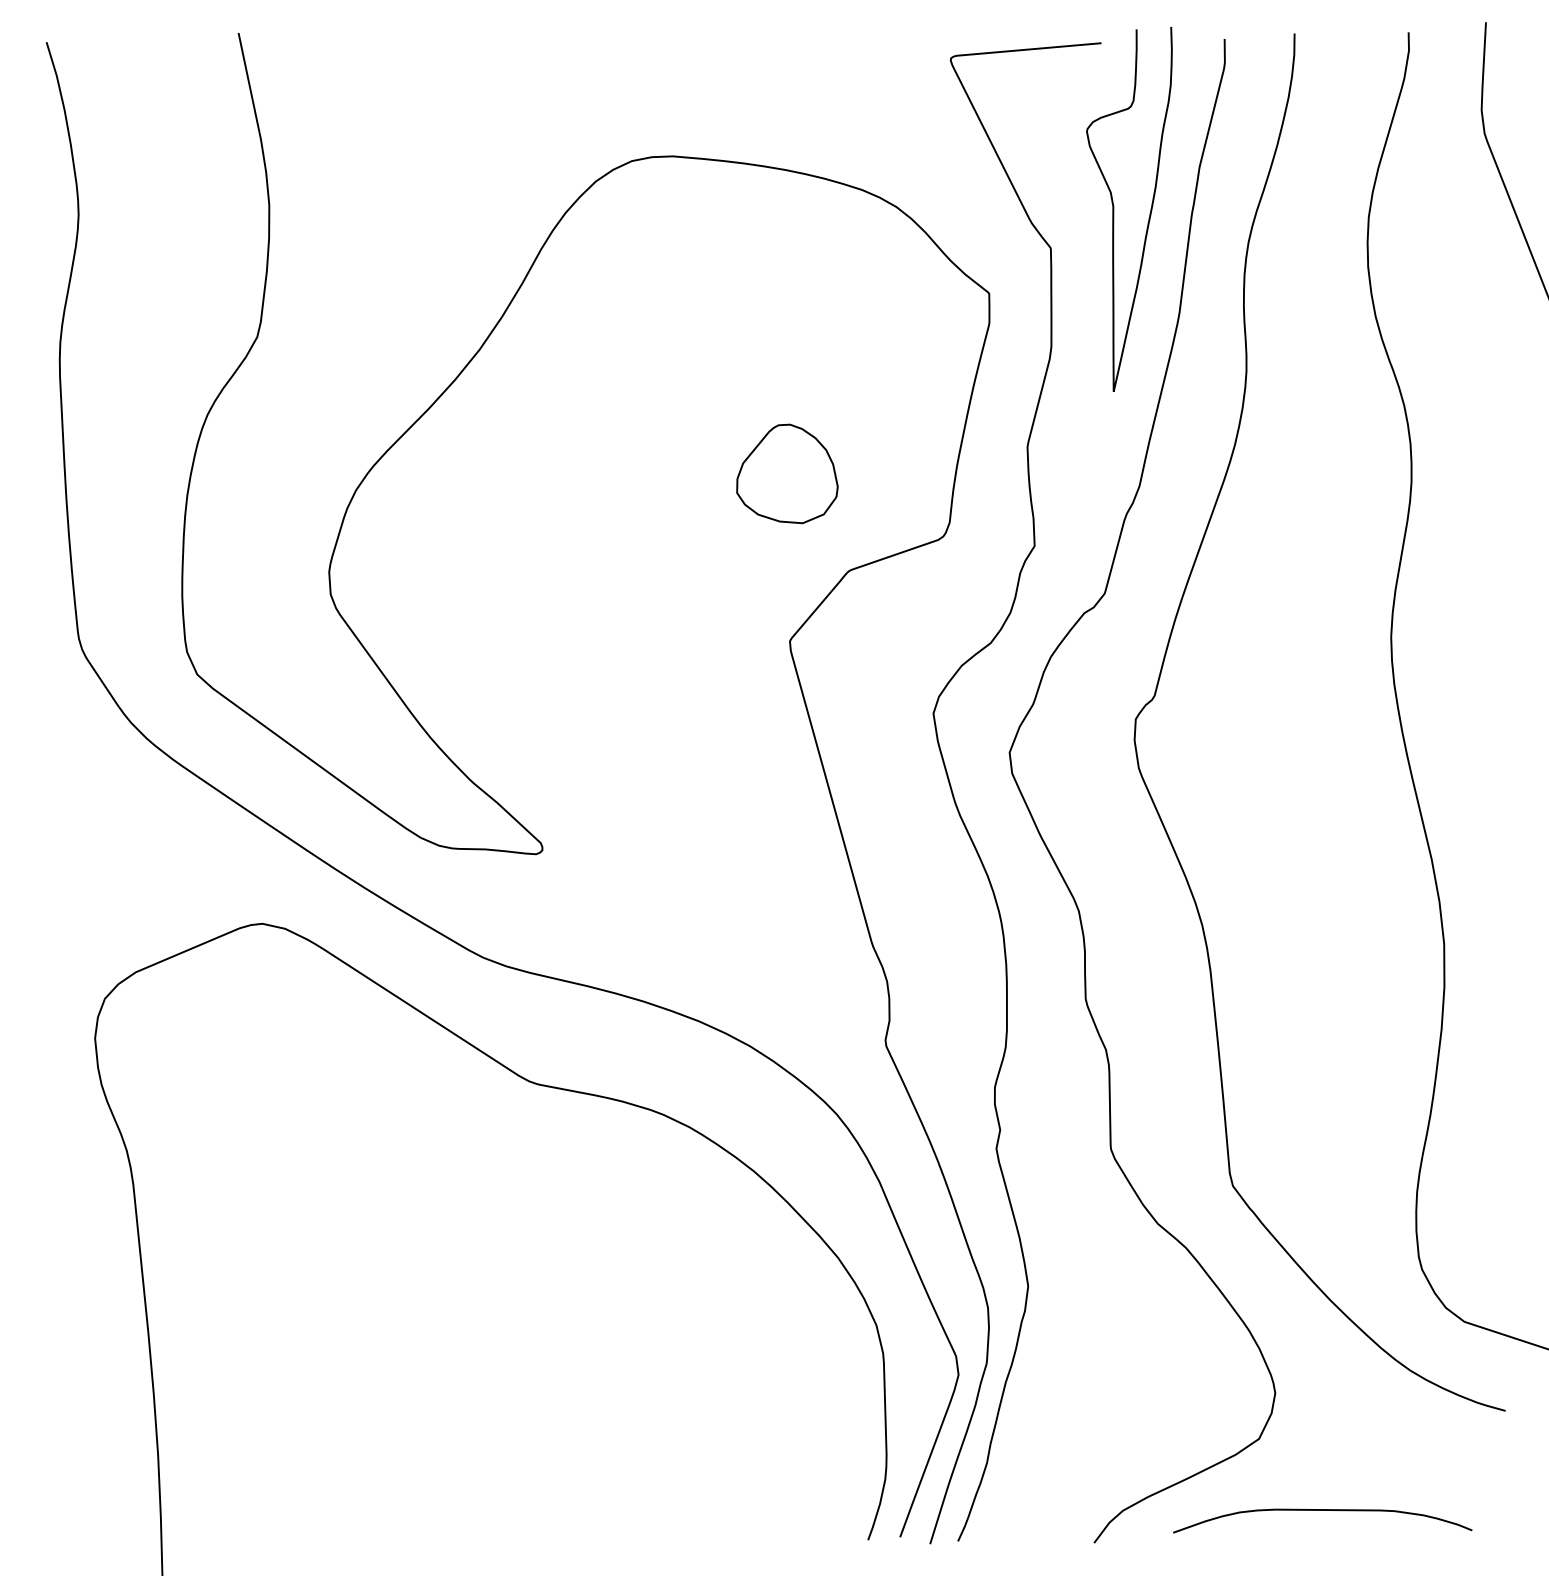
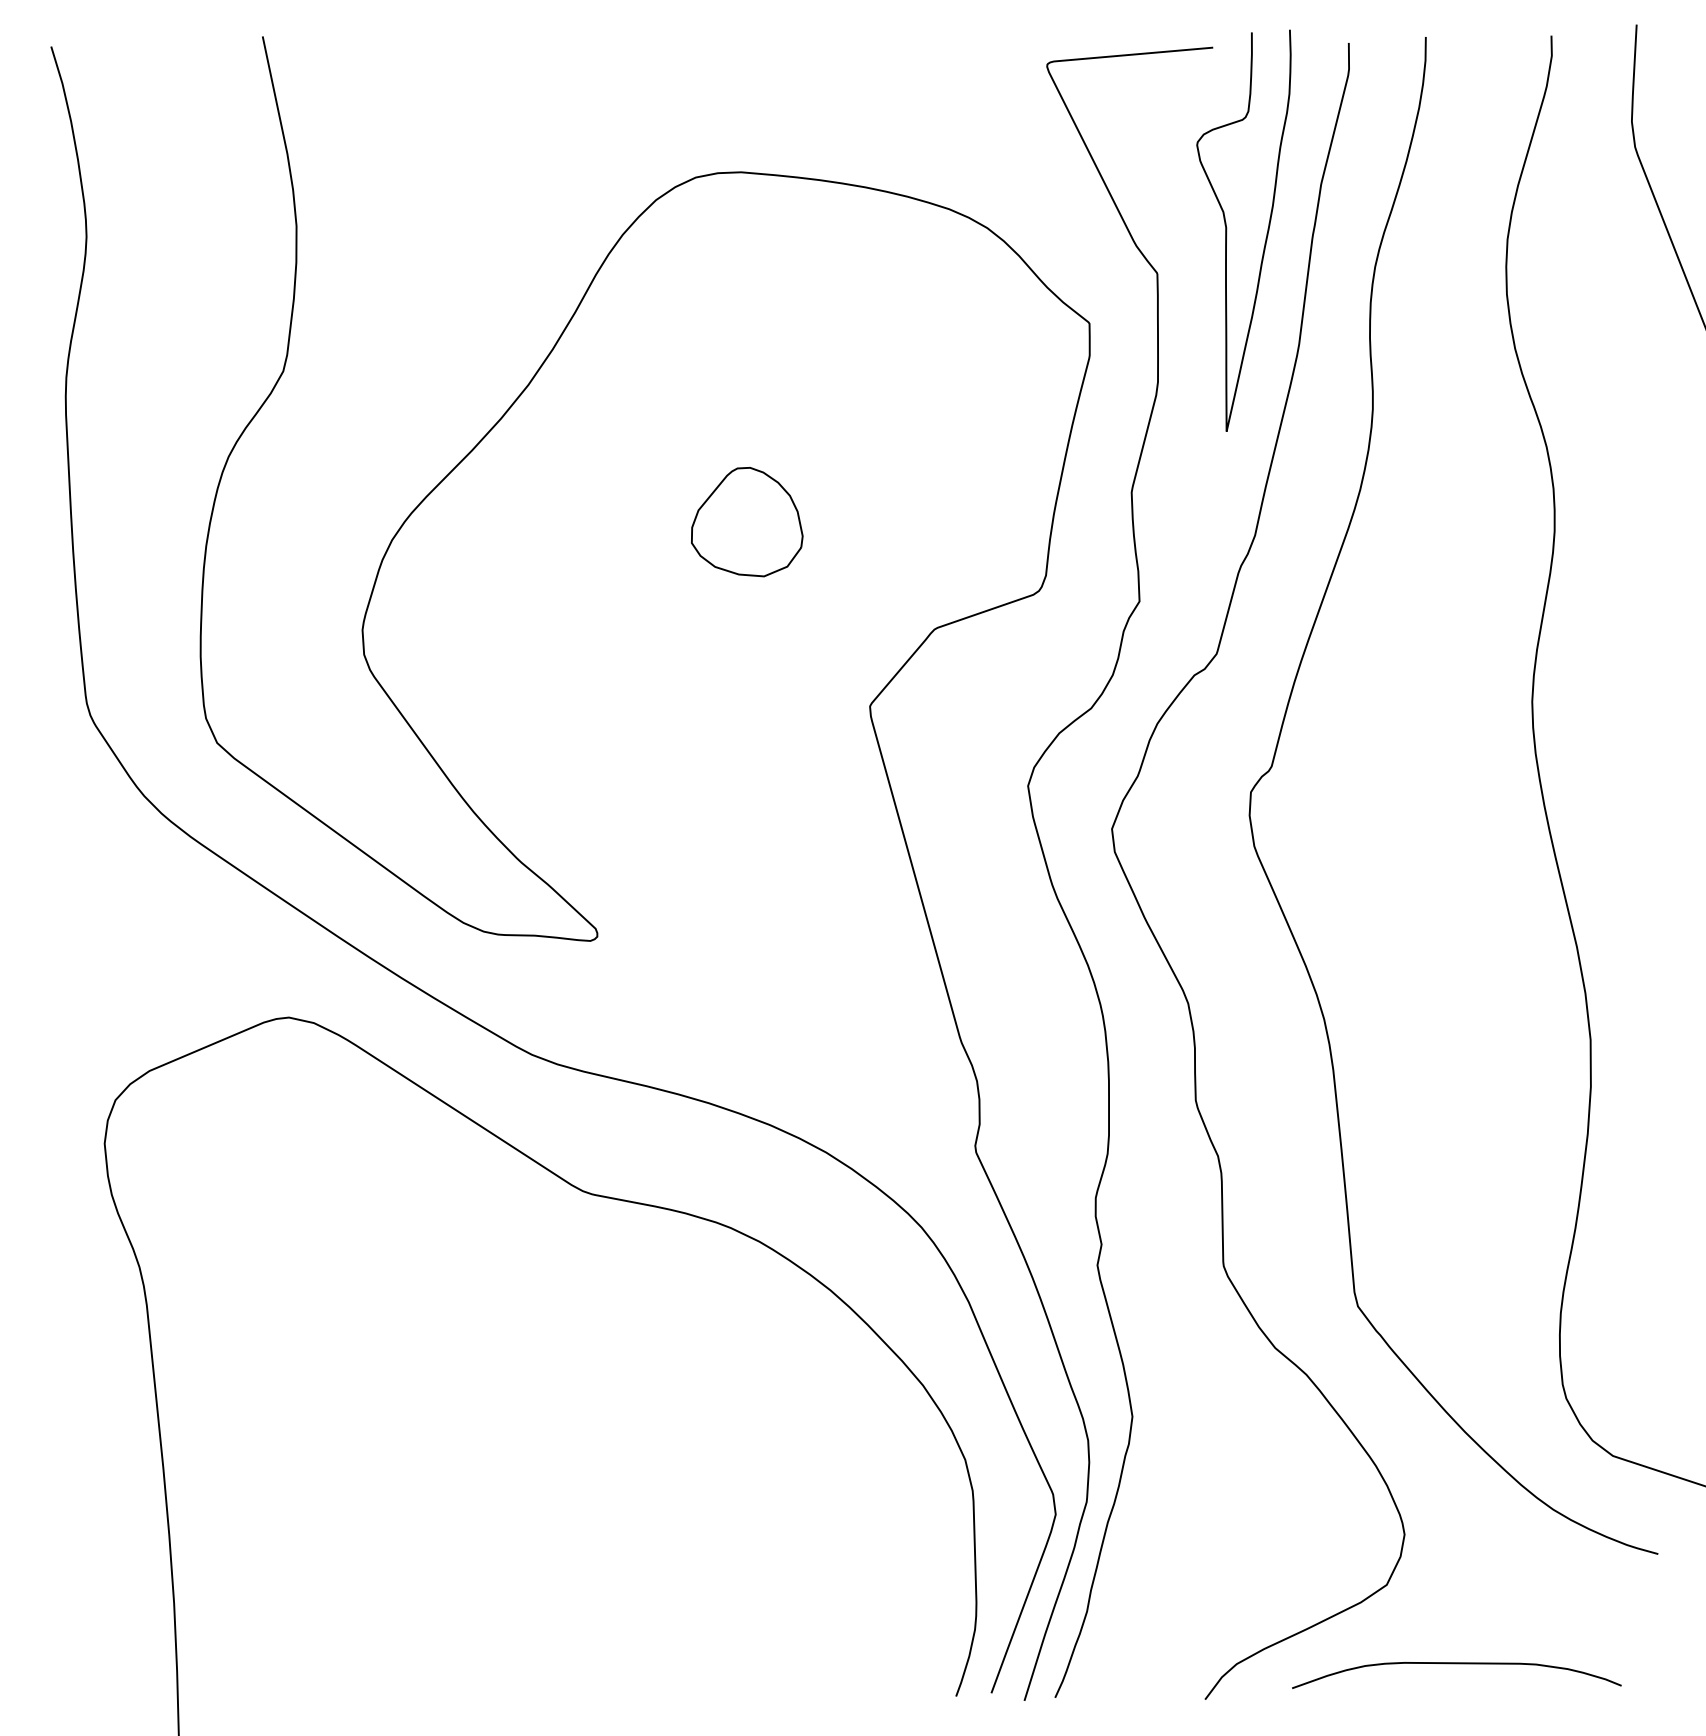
part: (787, 474) -> (747, 522), moved

